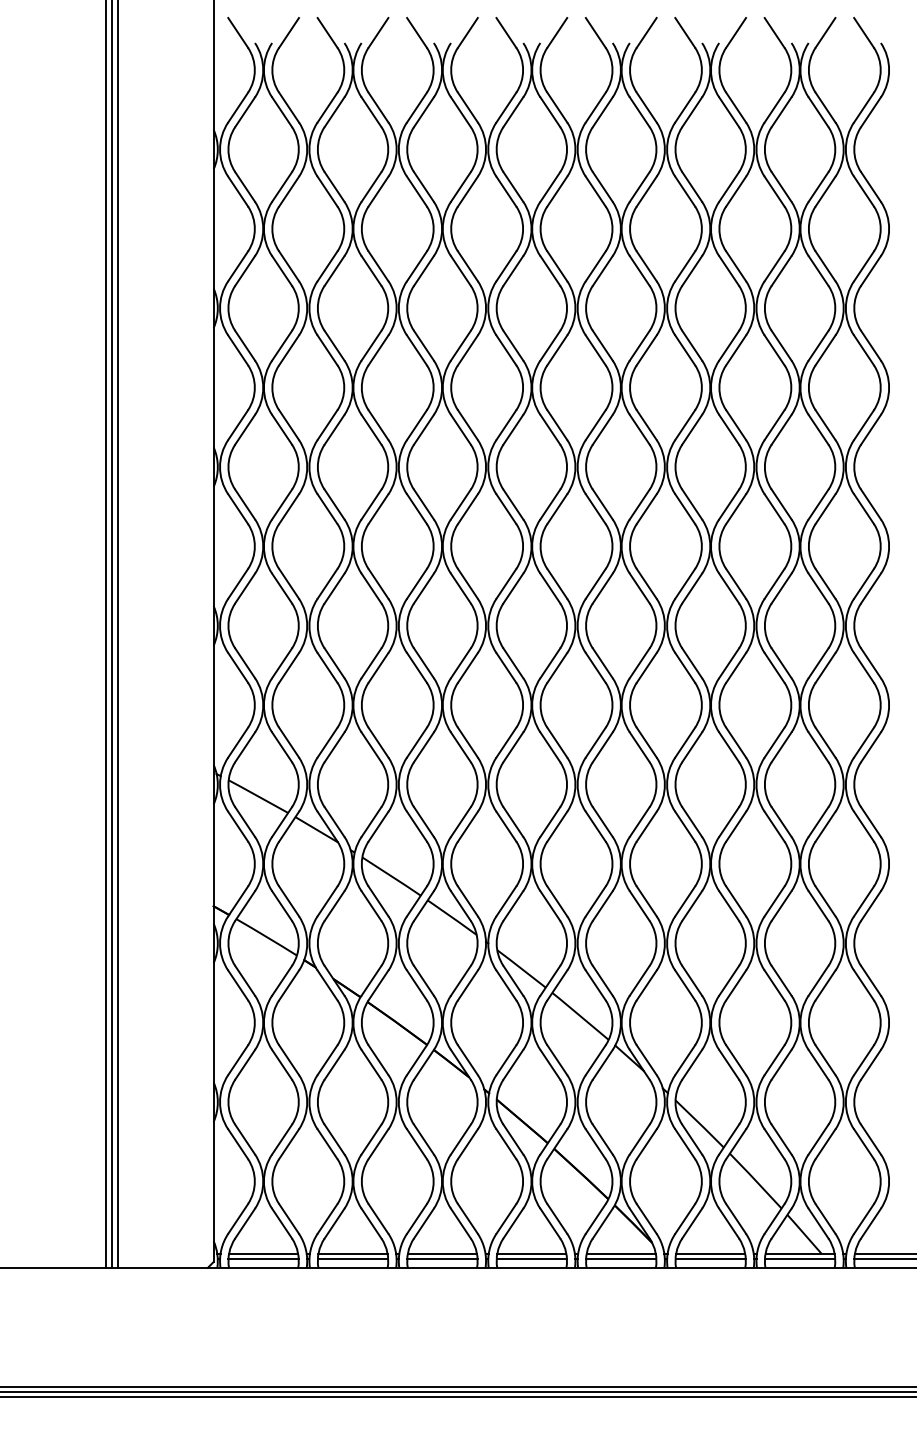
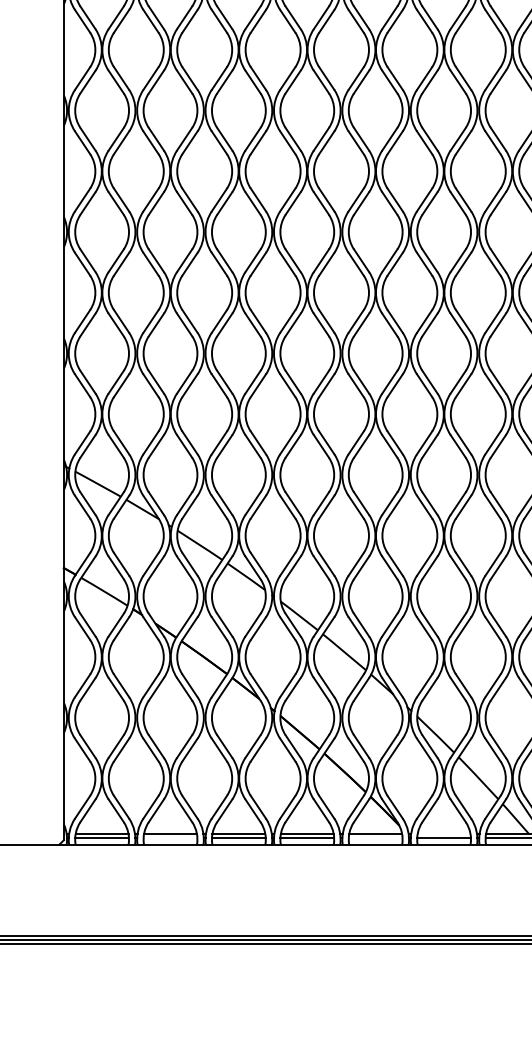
line: (710, 1253) -> (443, 833), removed
line: (352, 1259) -> (170, 838), removed
line: (621, 1259) -> (375, 838), removed

